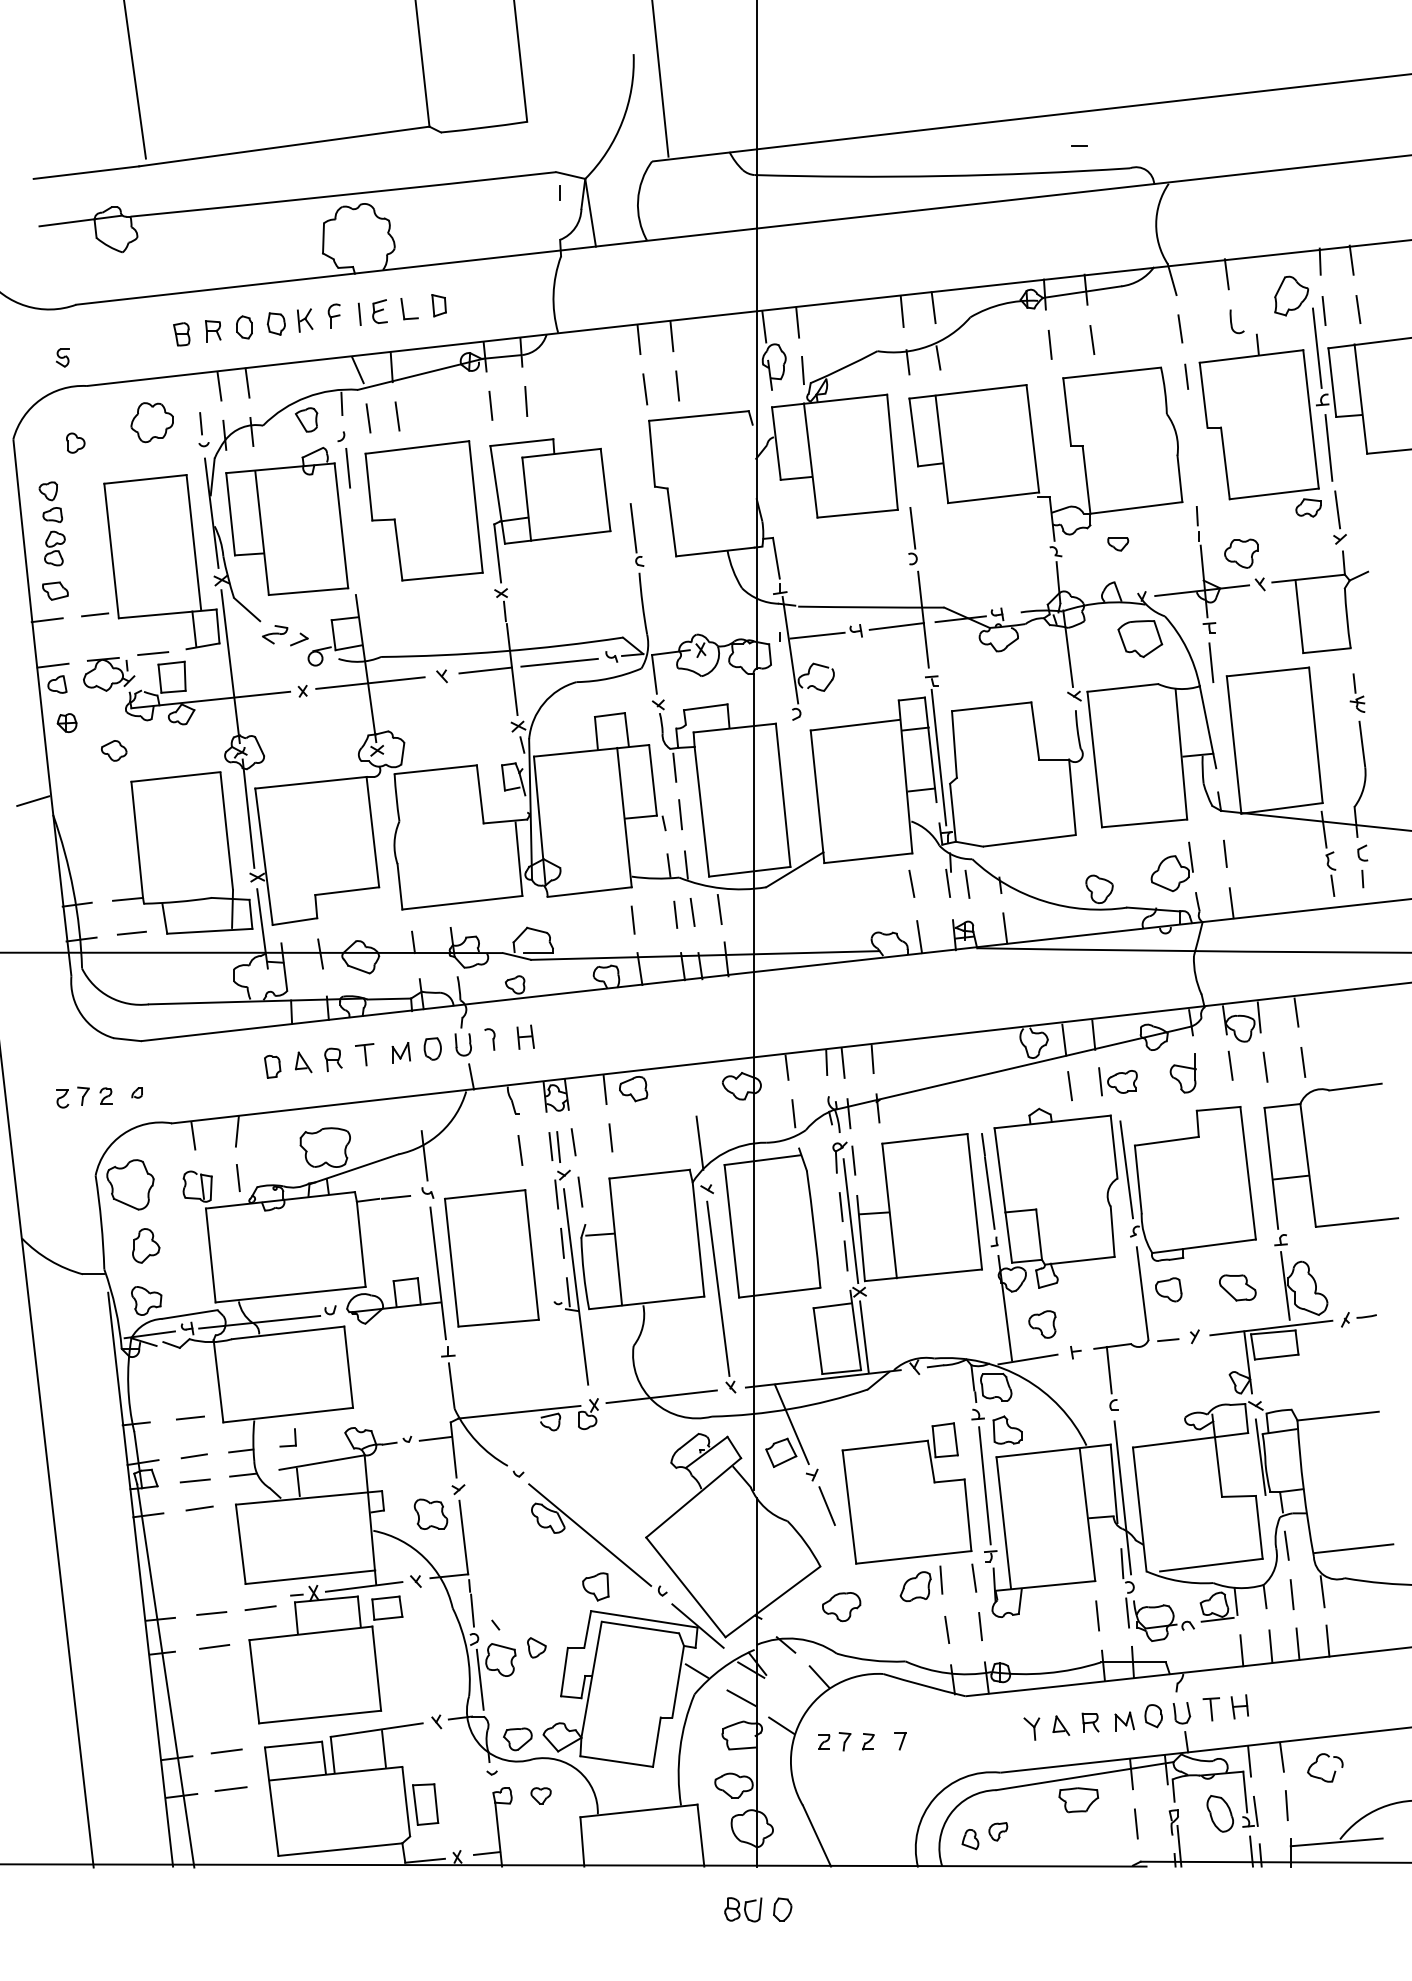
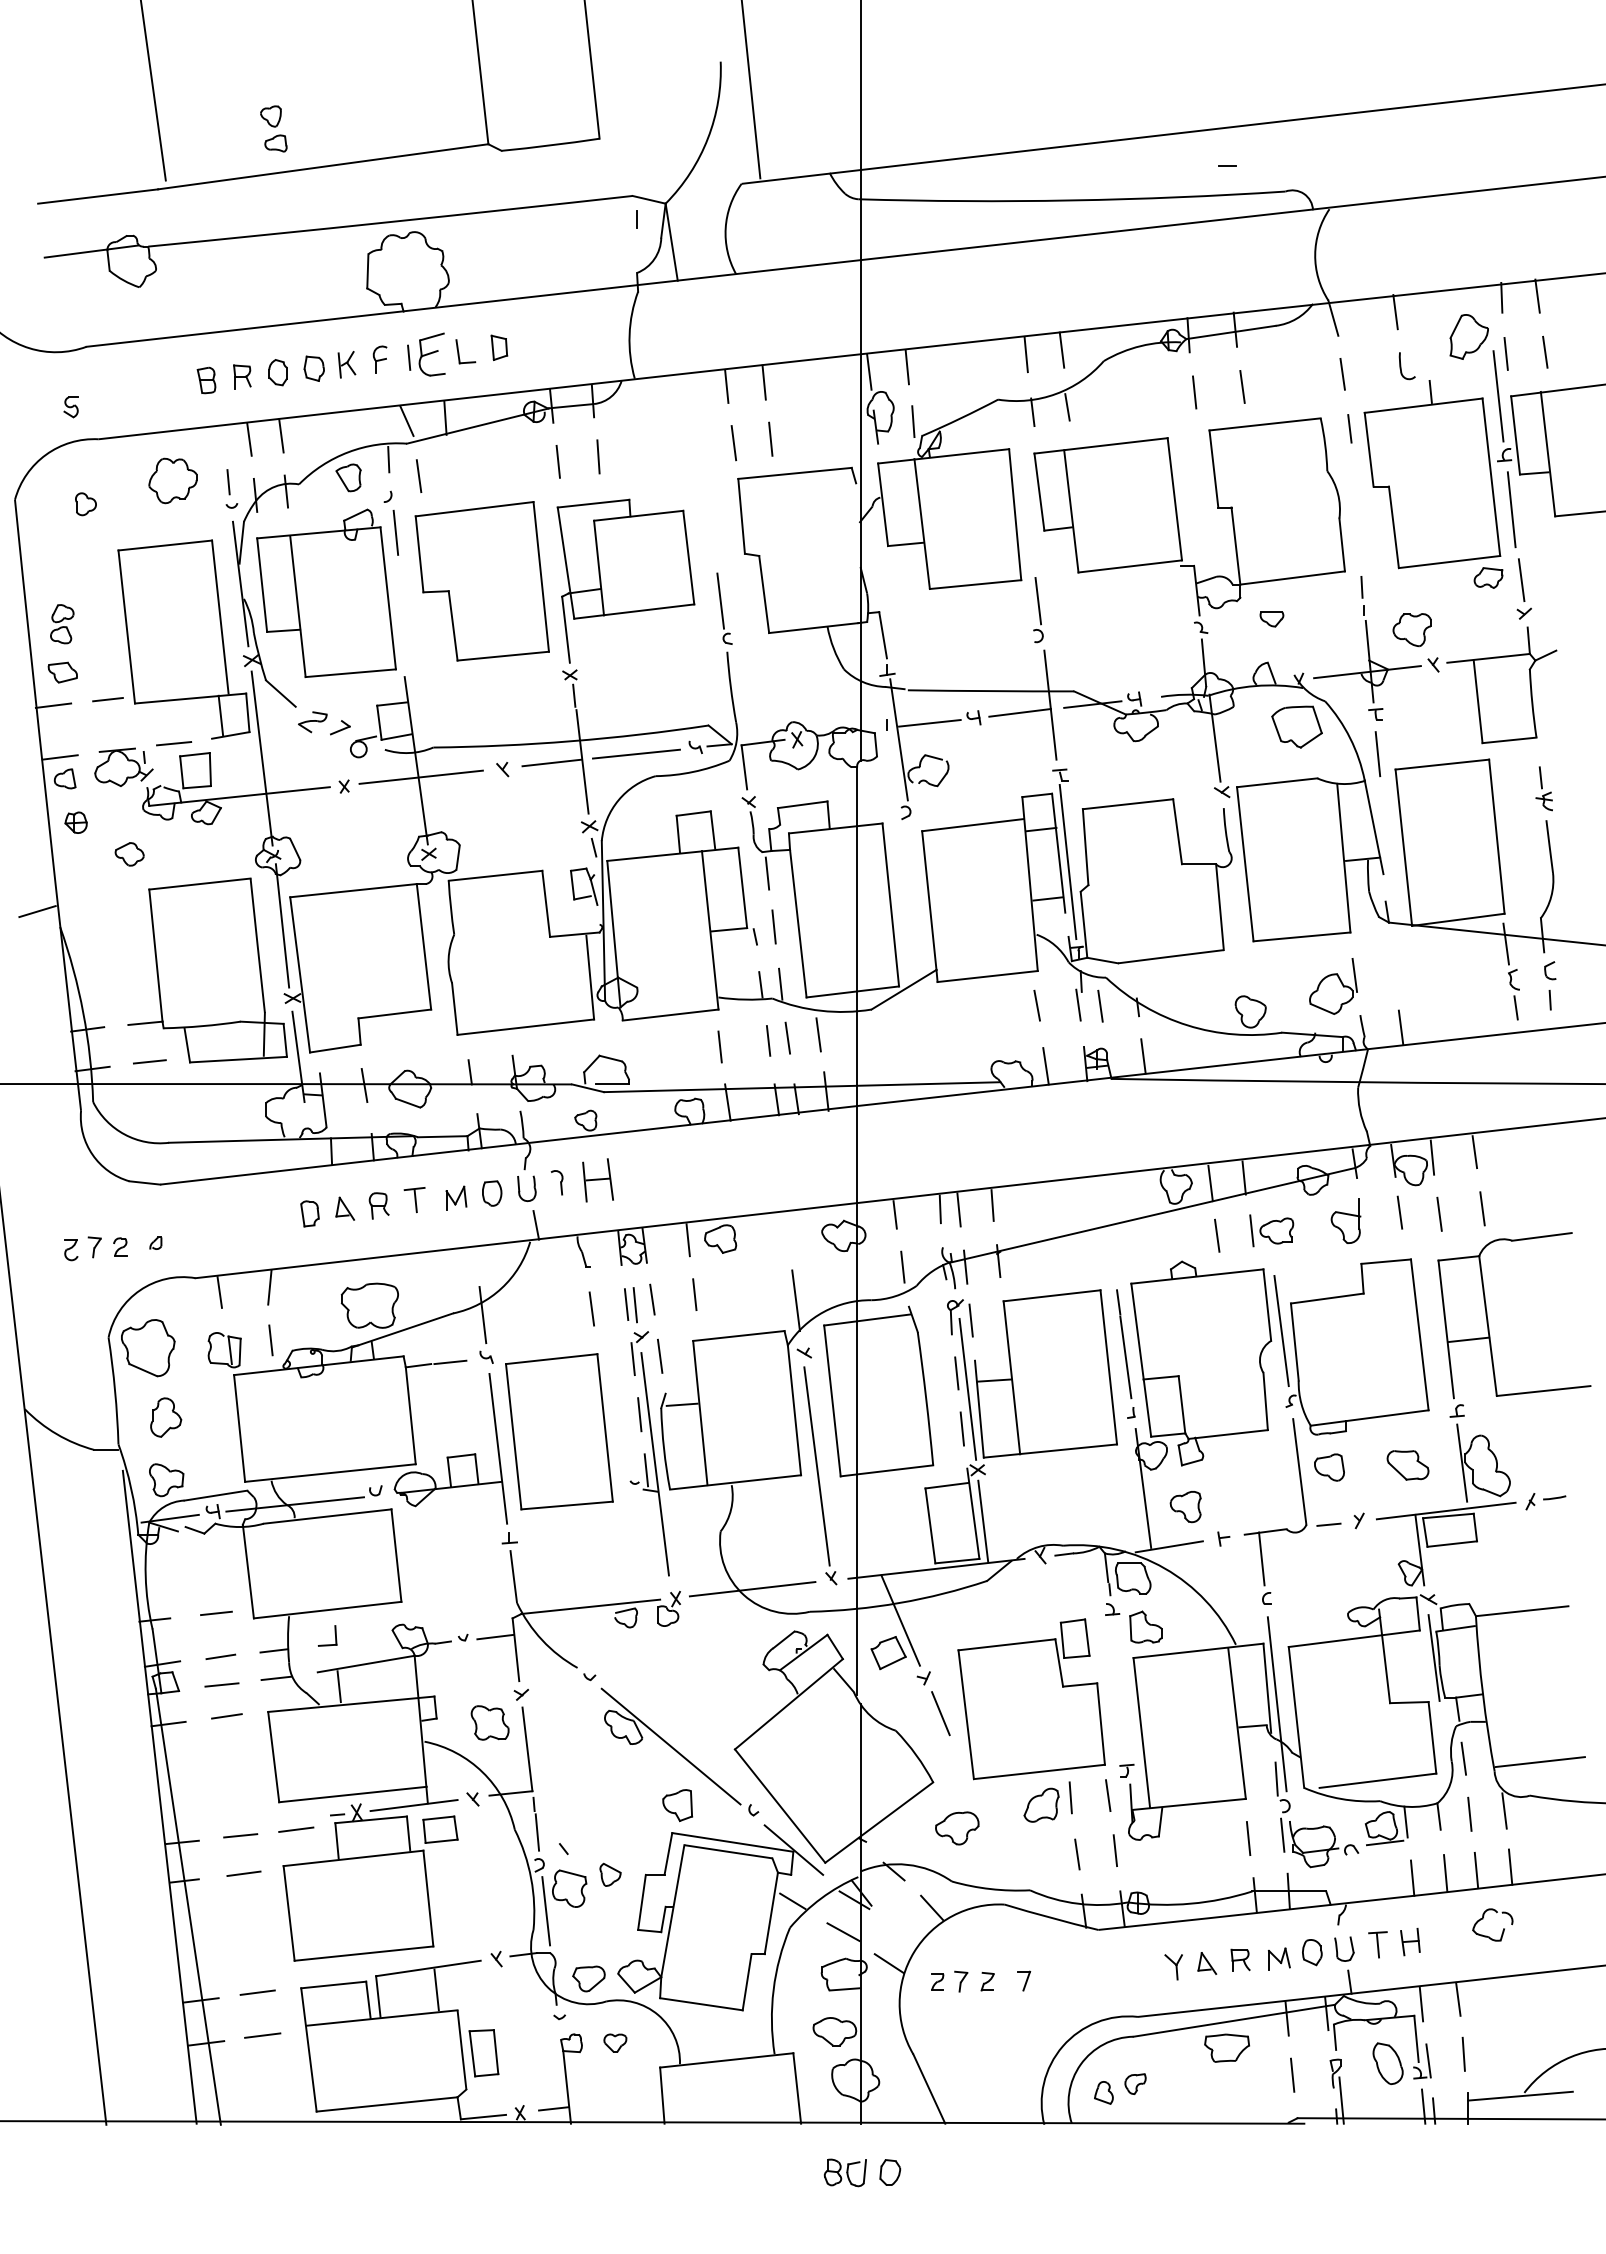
part: (379, 311) -> (431, 354), size x1.6
line: (397, 416) -> (452, 473), removed
part: (50, 501) -> (273, 128), moved
line: (1225, 853) -> (1394, 971), removed
part: (525, 1036) -> (597, 1179), size x1.6
line: (984, 1485) -> (1119, 1690), removed
part: (1334, 1770) -> (1503, 1927), moved

